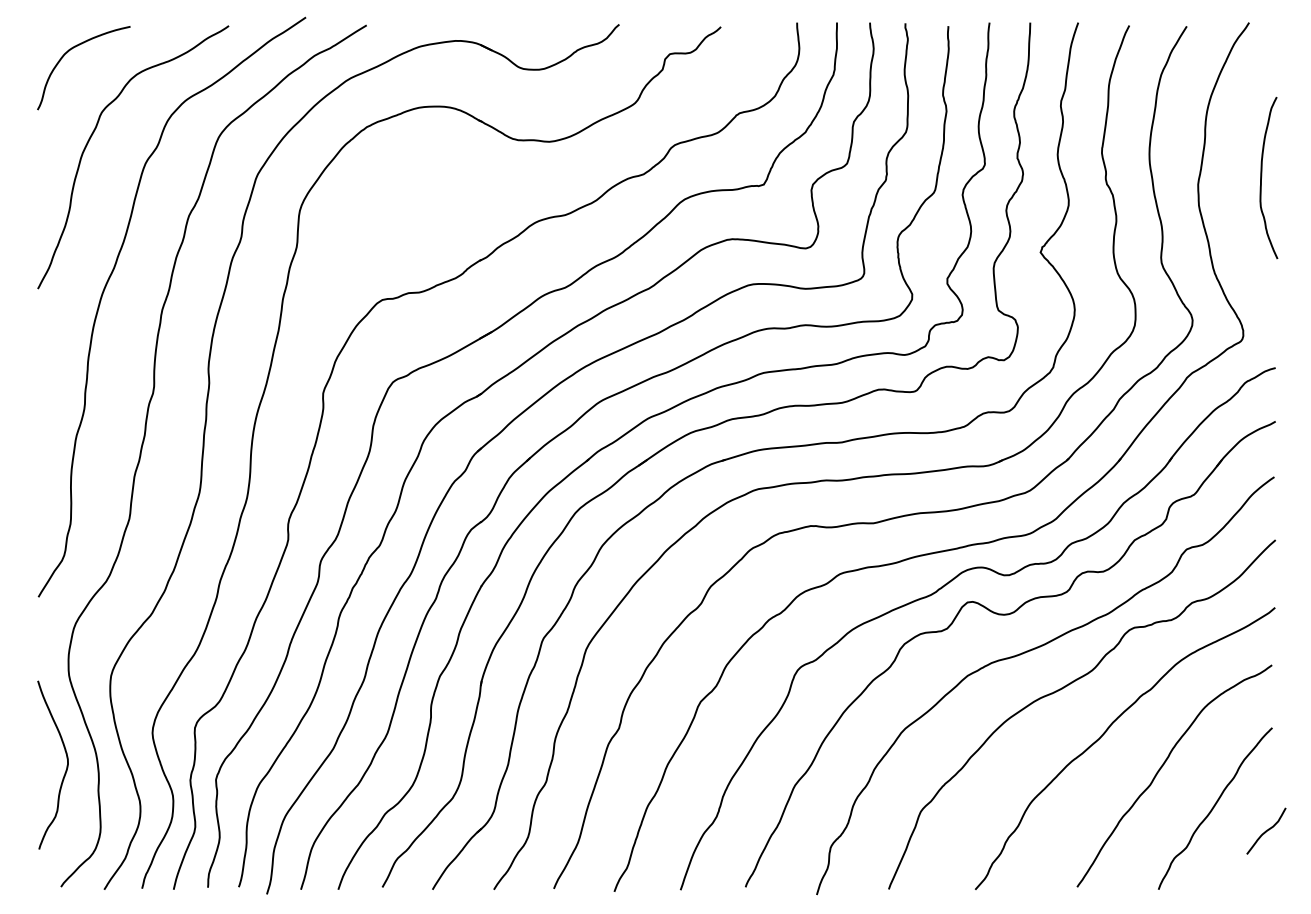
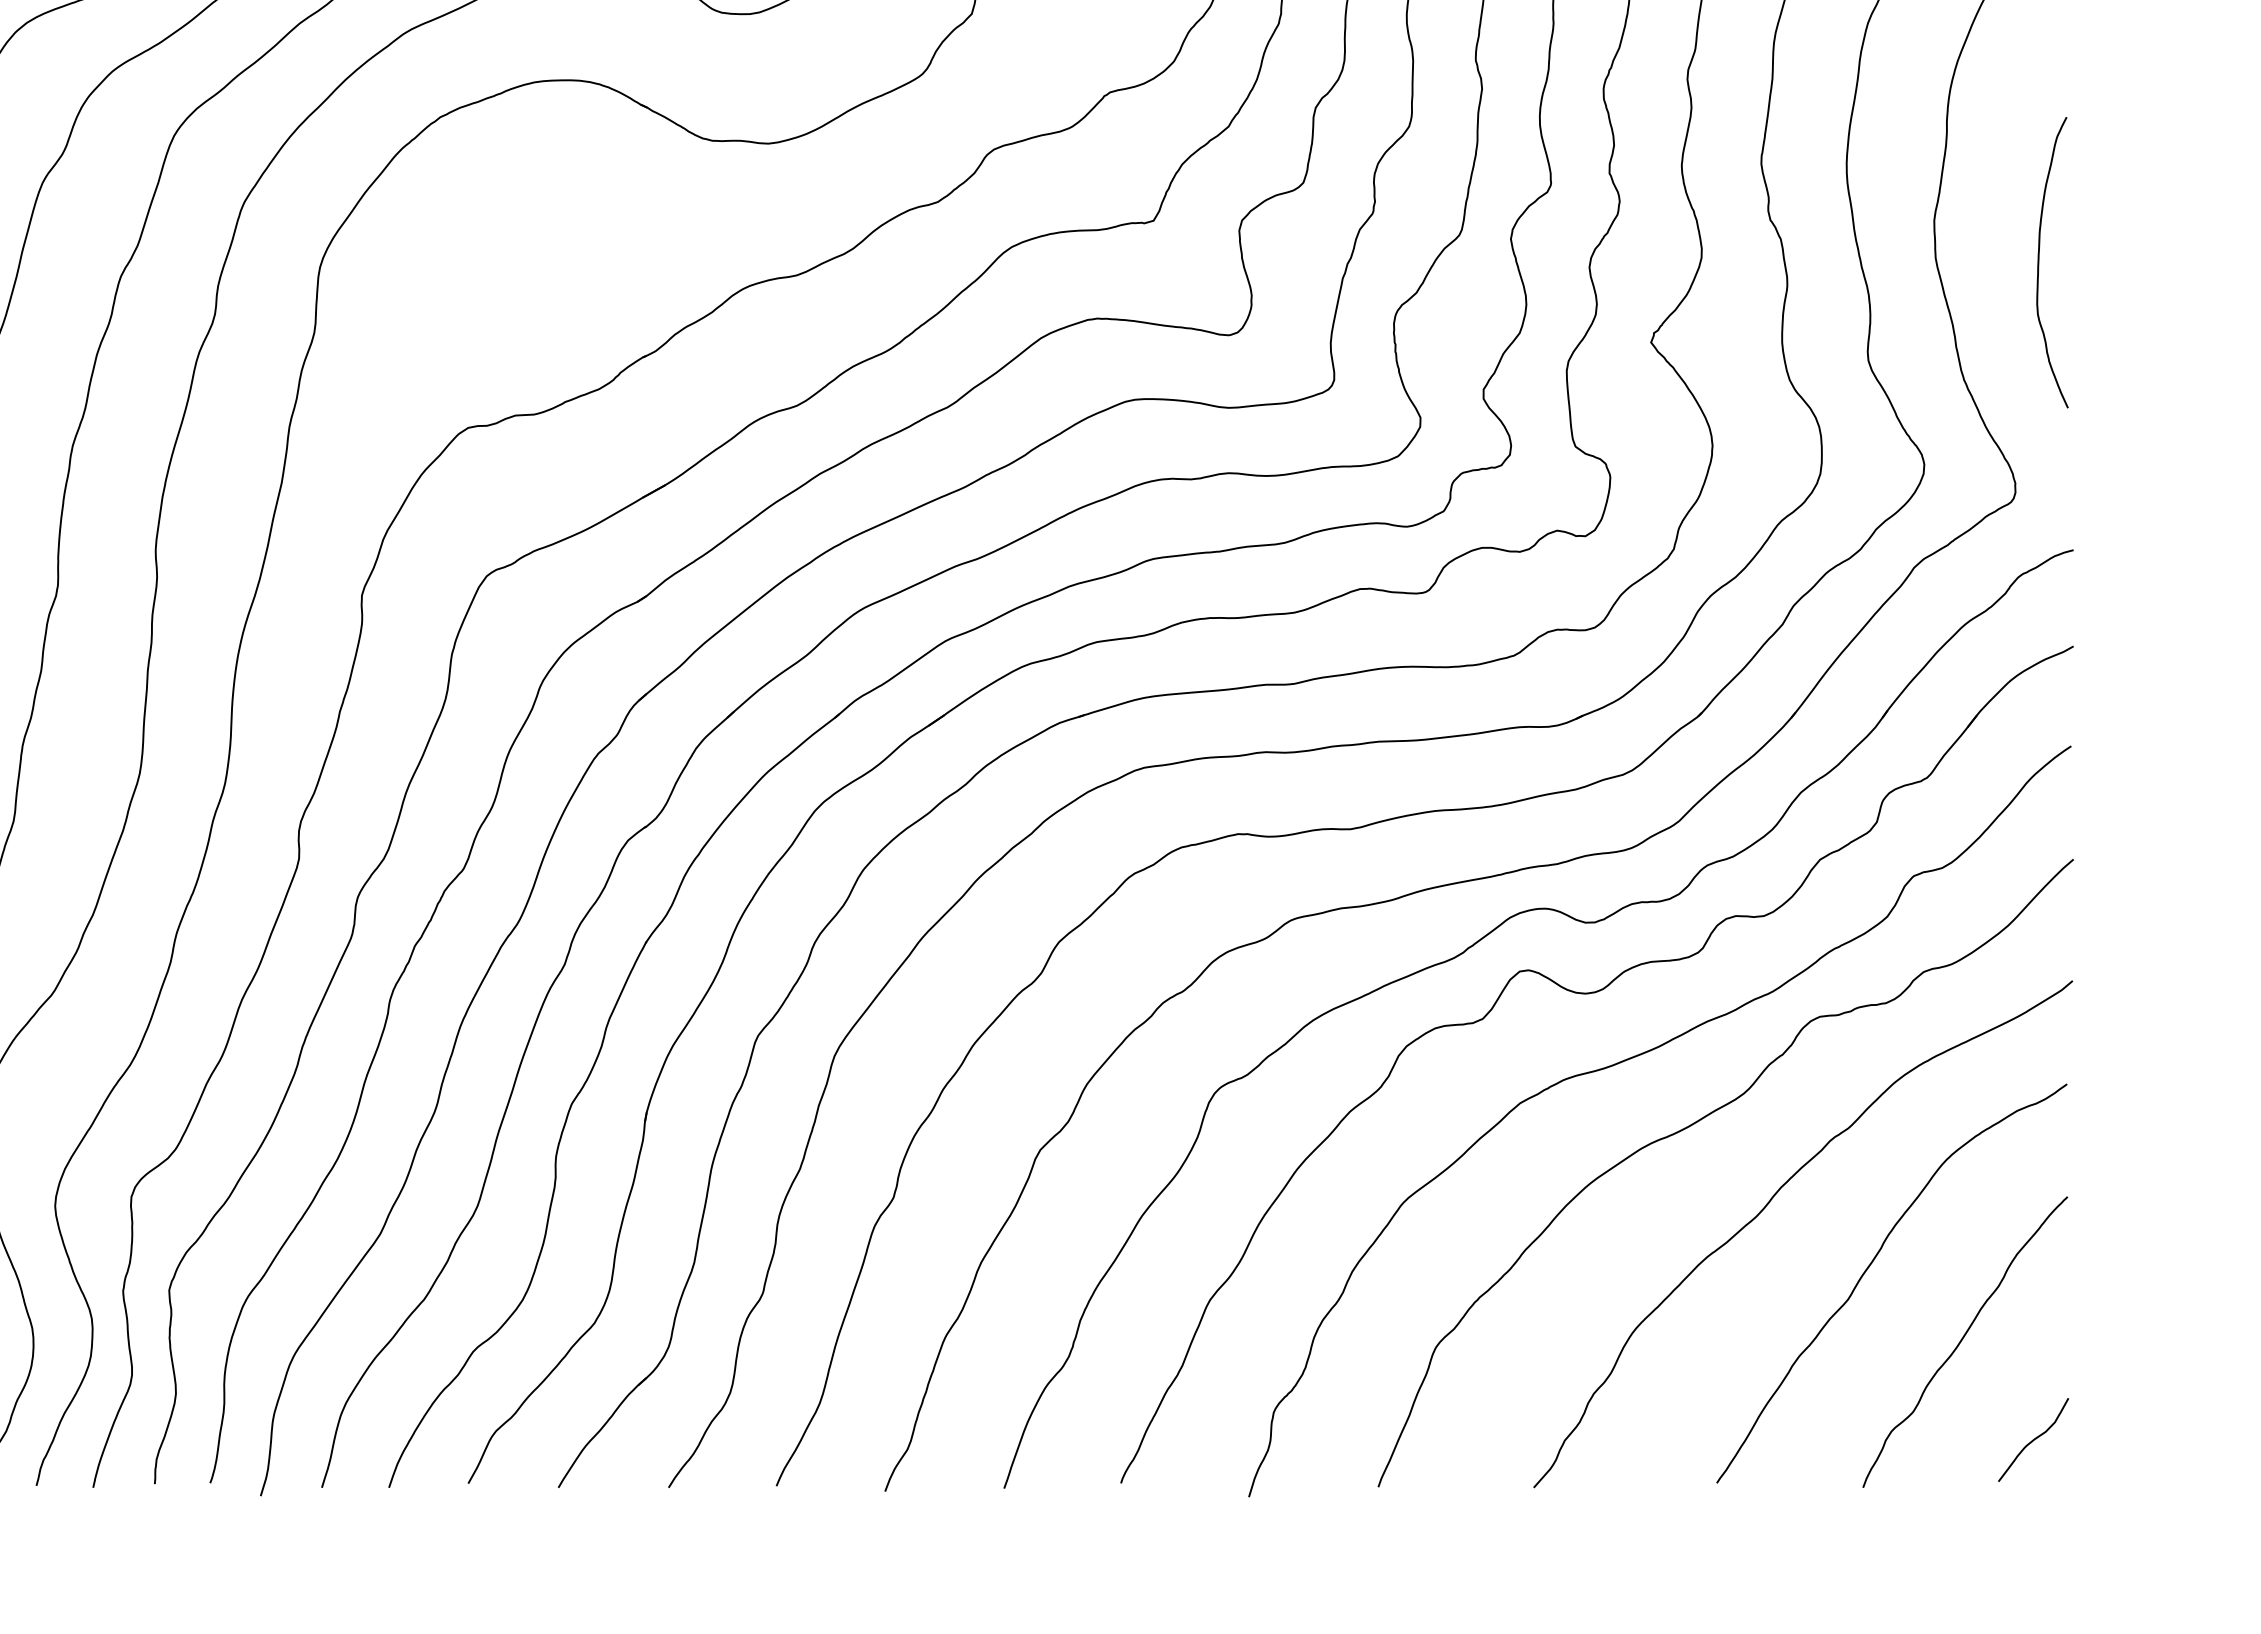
curve: (1262, 176) -> (2040, 259), moved
curve: (1266, 830) -> (2033, 1438), moved

